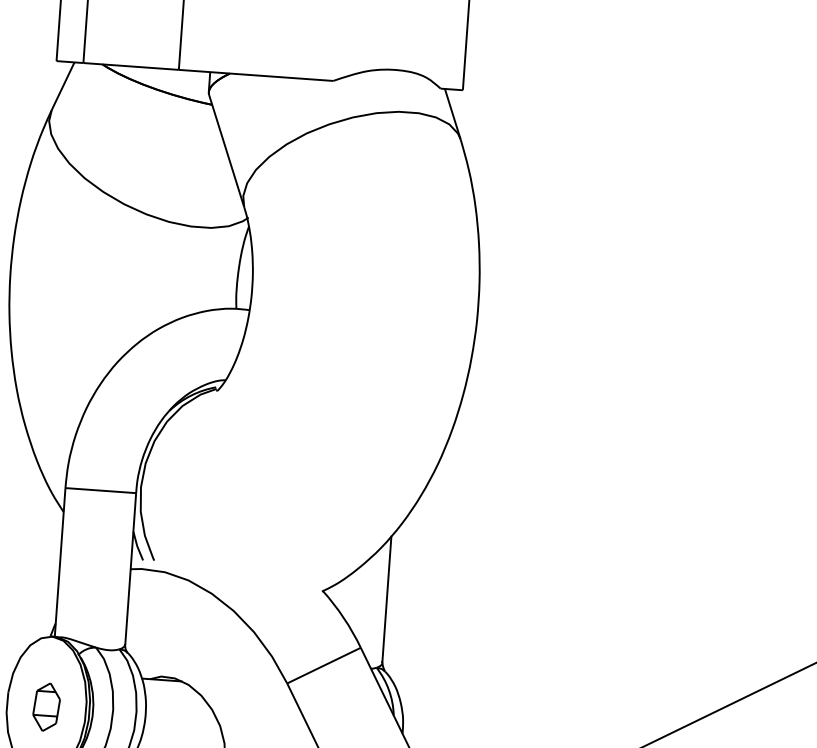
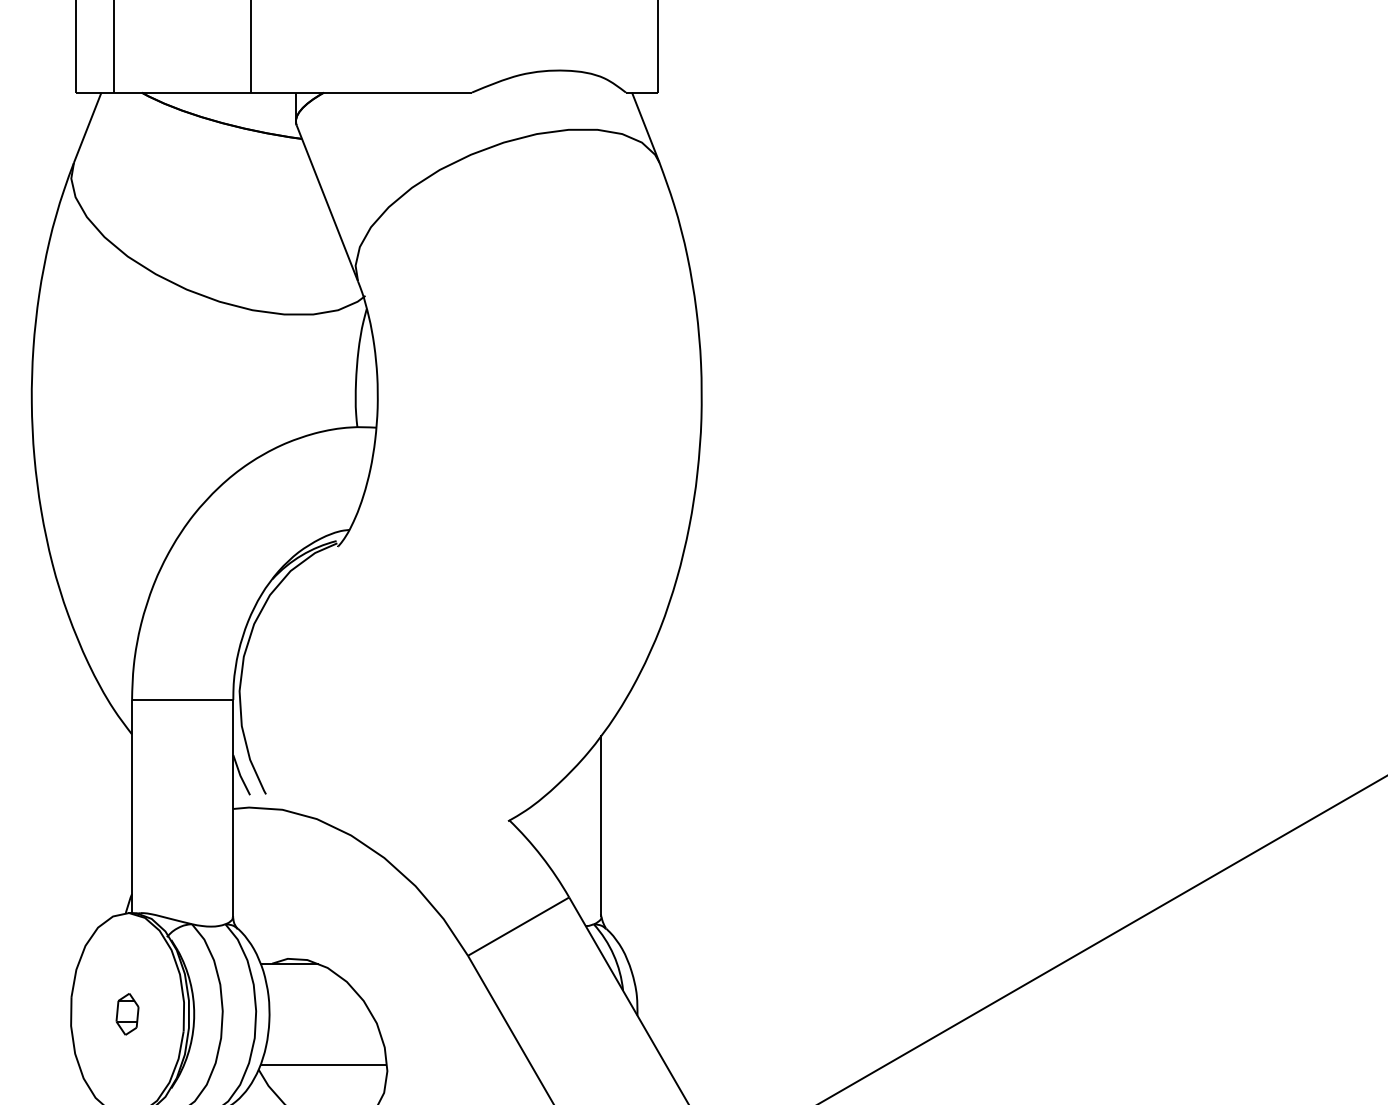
part: (46, 707) -> (127, 1014), size x0.6

